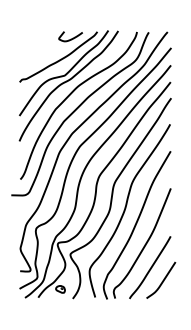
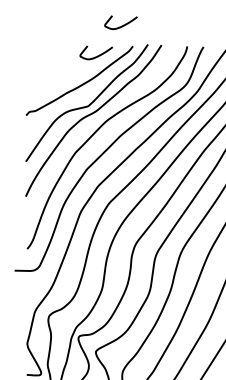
curve: (88, 16) -> (120, 25), added

